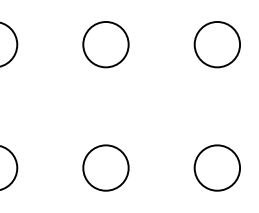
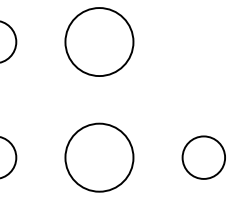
circle: (106, 44) -> (99, 41), size x1.6
circle: (216, 44) -> (203, 41), removed
circle: (106, 167) -> (99, 157), size x1.6

